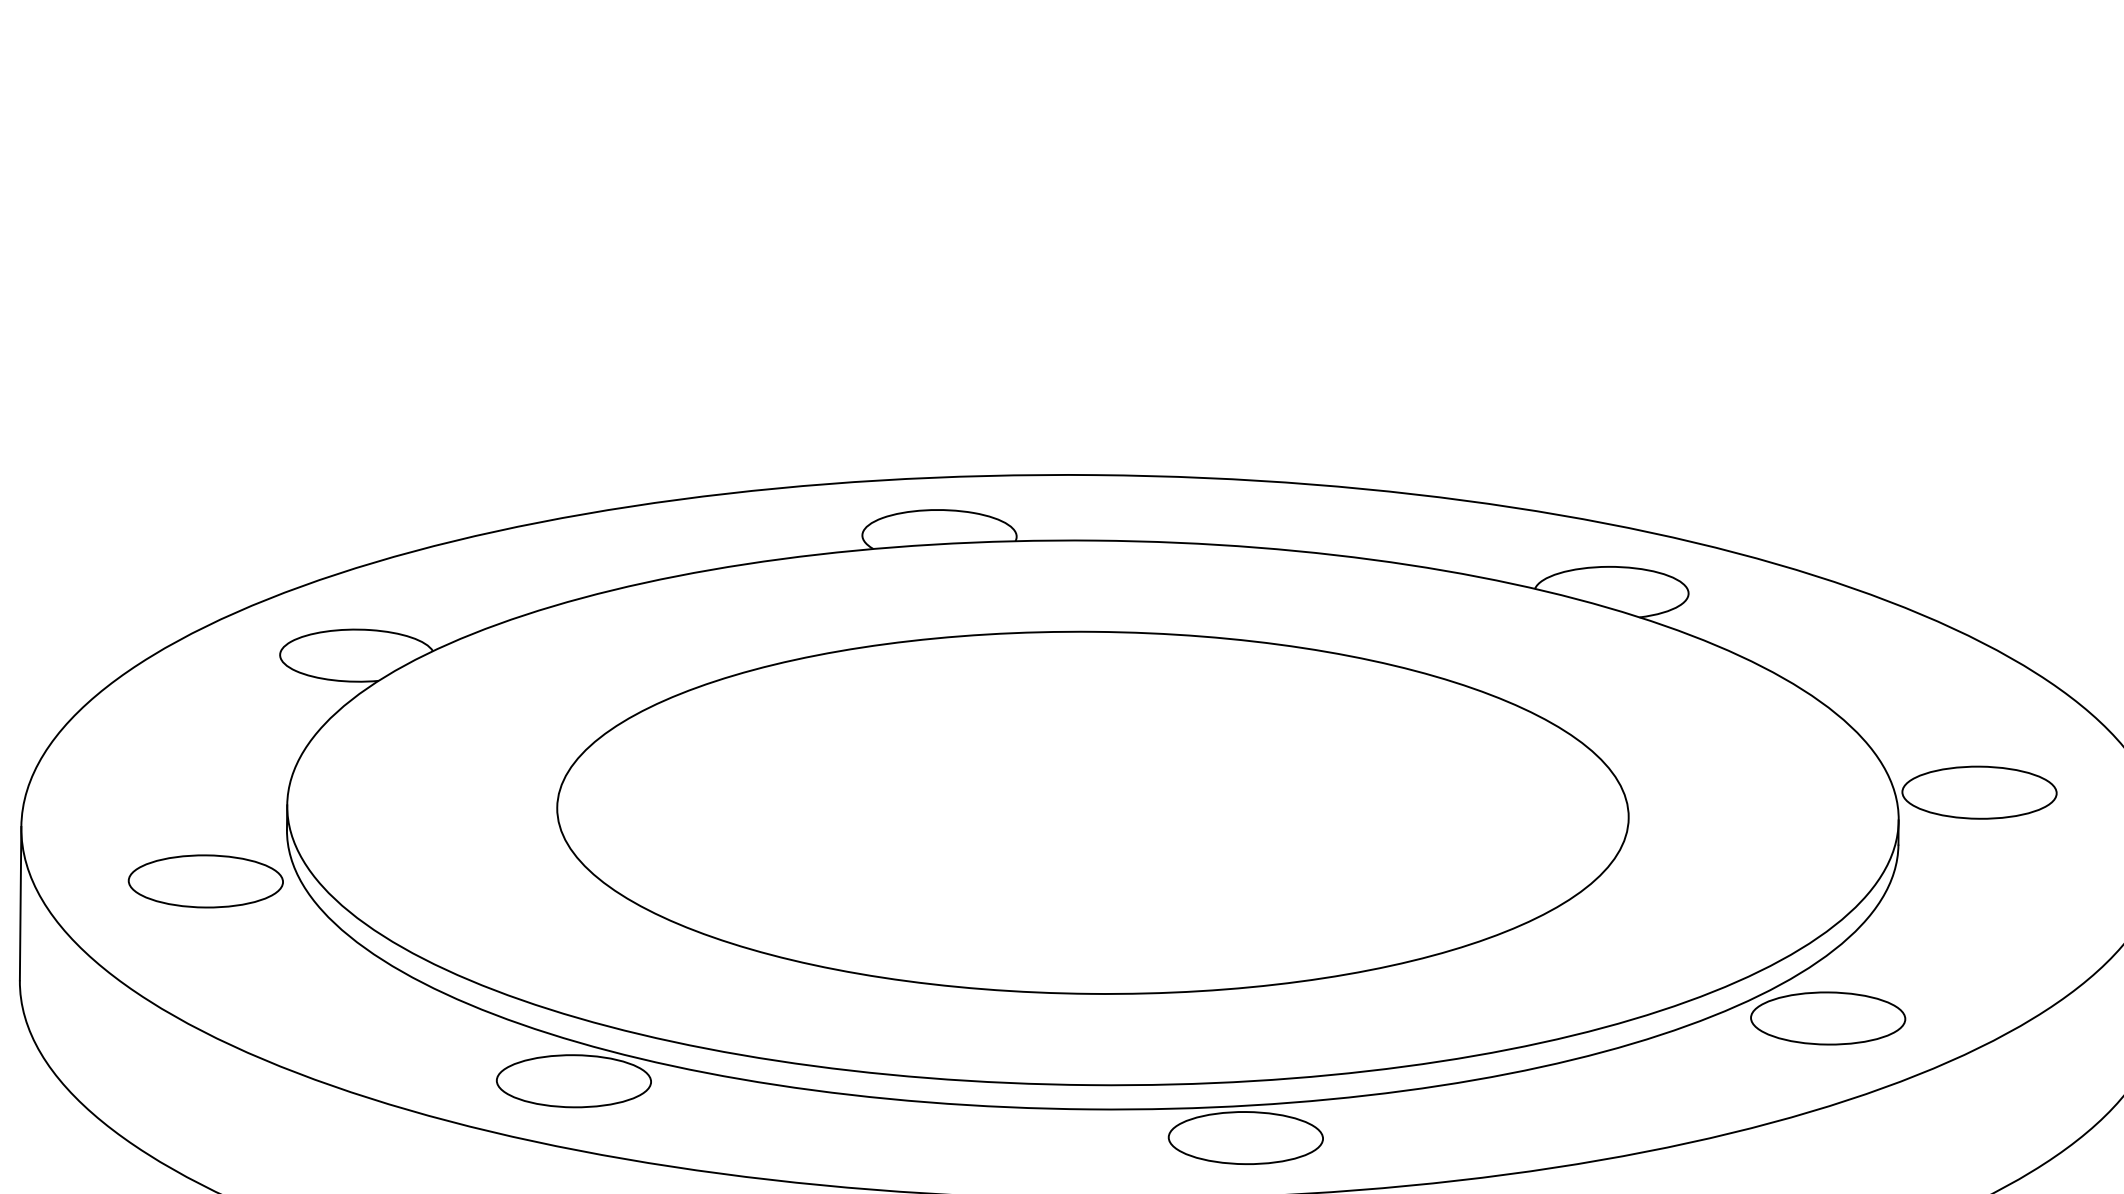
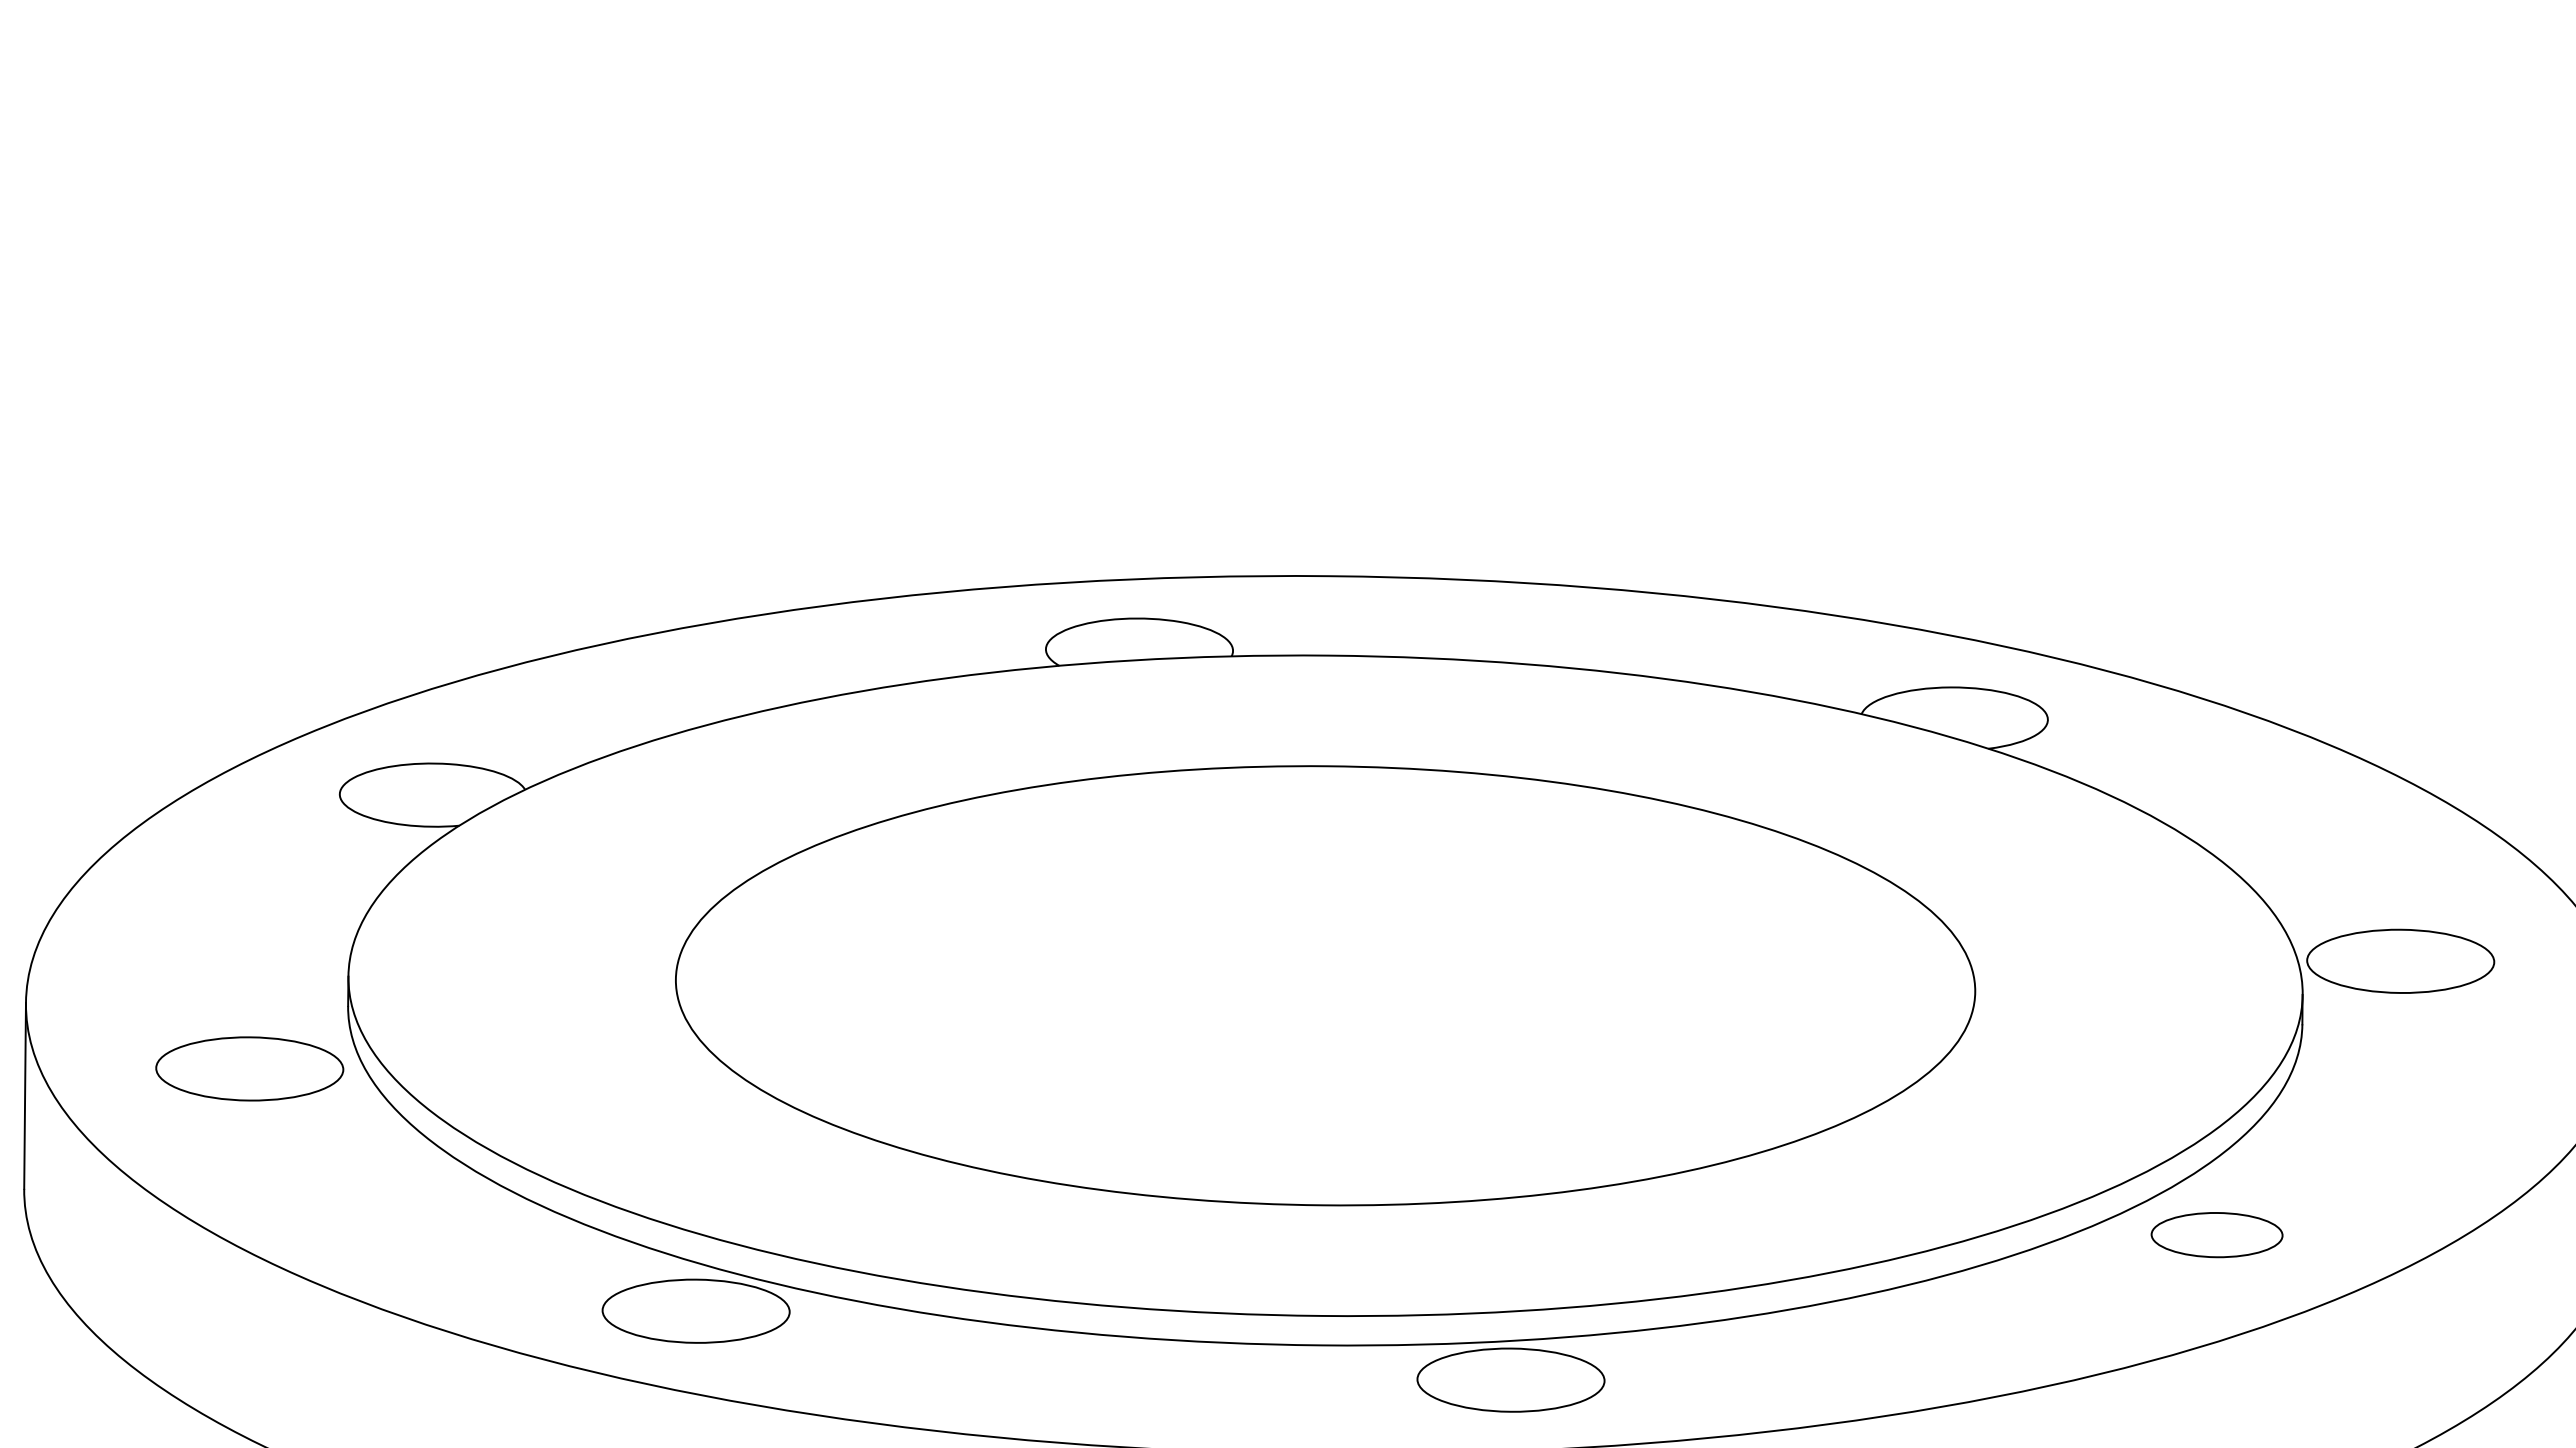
part: (1827, 1017) -> (2216, 1234), size x0.7

